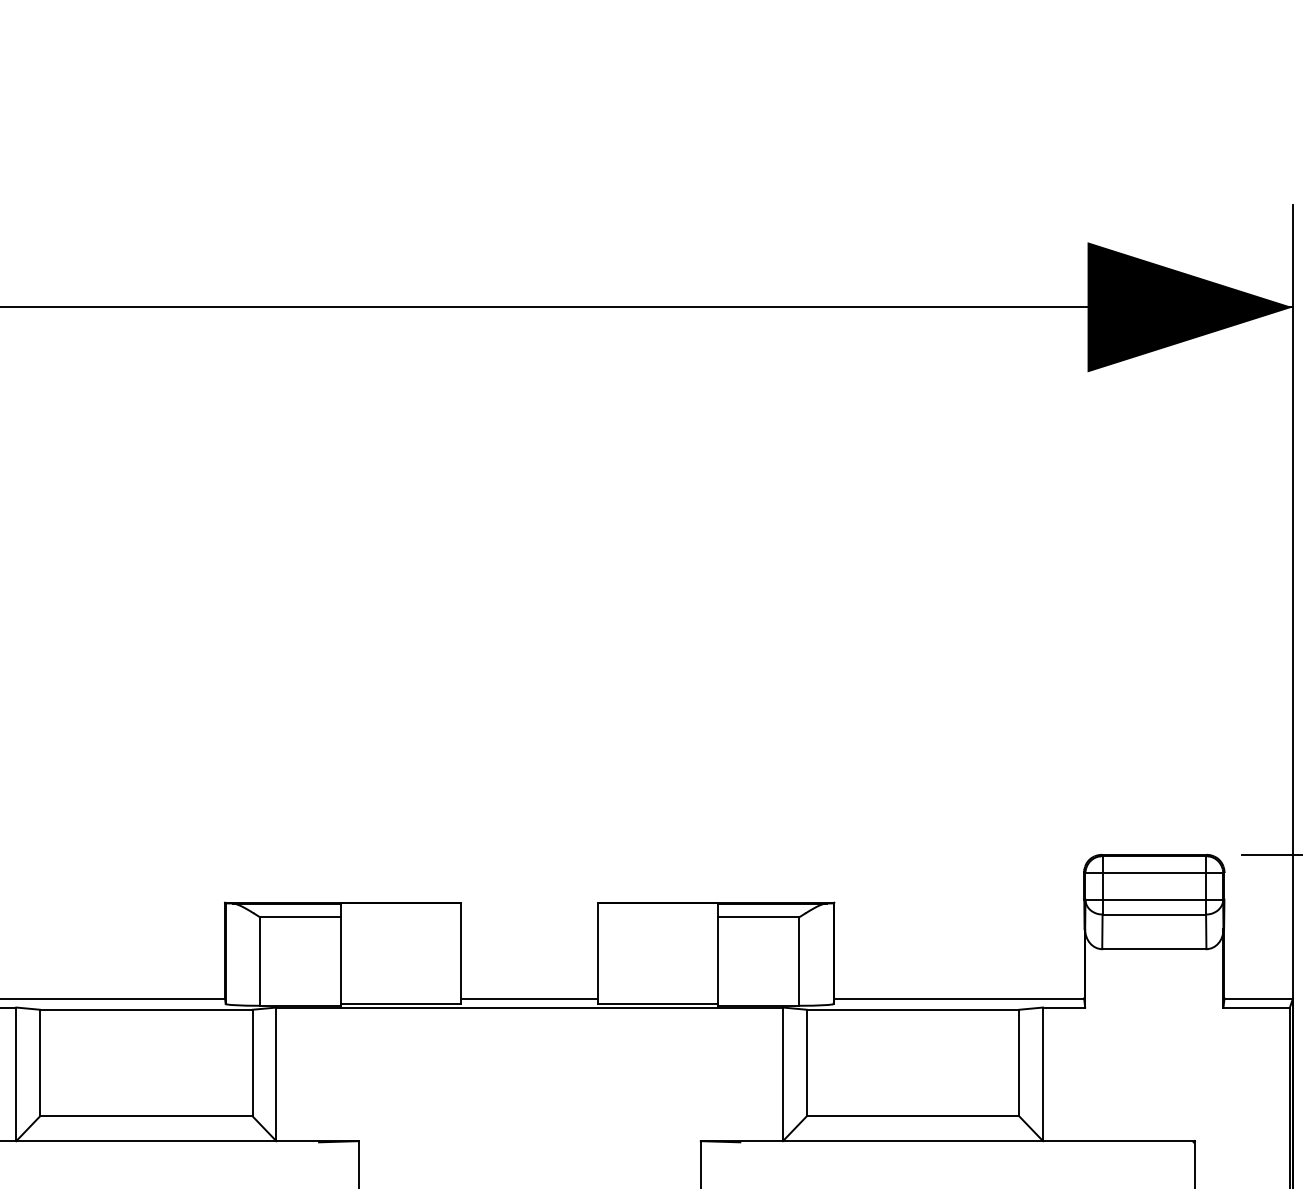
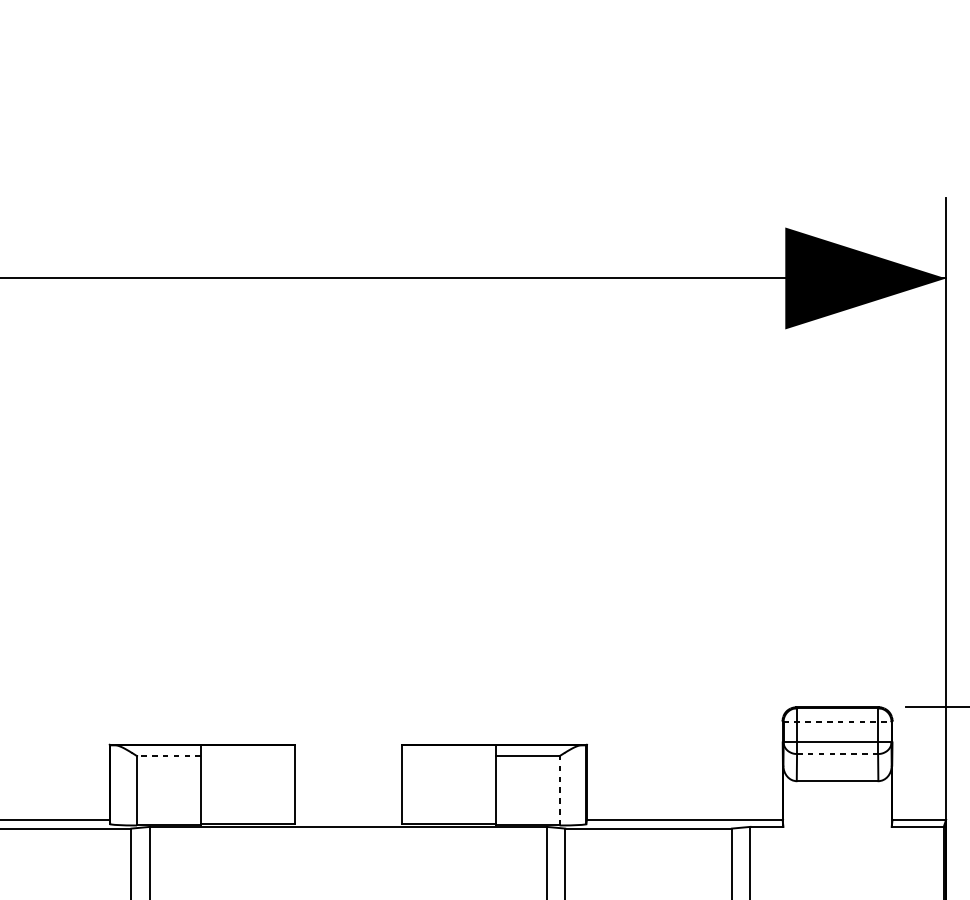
line: (1154, 873) -> (837, 721), solid -> dashed
line: (1154, 914) -> (837, 754), solid -> dashed
line: (300, 917) -> (168, 756), solid -> dashed
line: (799, 960) -> (559, 790), solid -> dashed
line: (529, 998) -> (348, 819), removed

